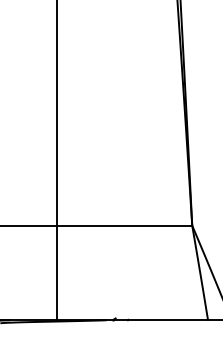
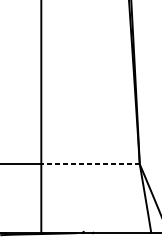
line: (124, 225) -> (90, 164), solid -> dashed

